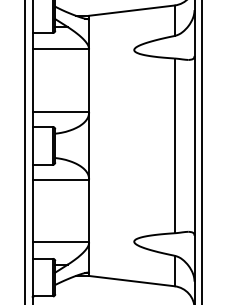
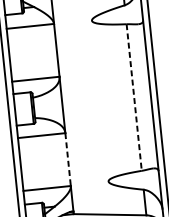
line: (174, 146) -> (134, 98), solid -> dashed
line: (89, 211) -> (68, 159), solid -> dashed

